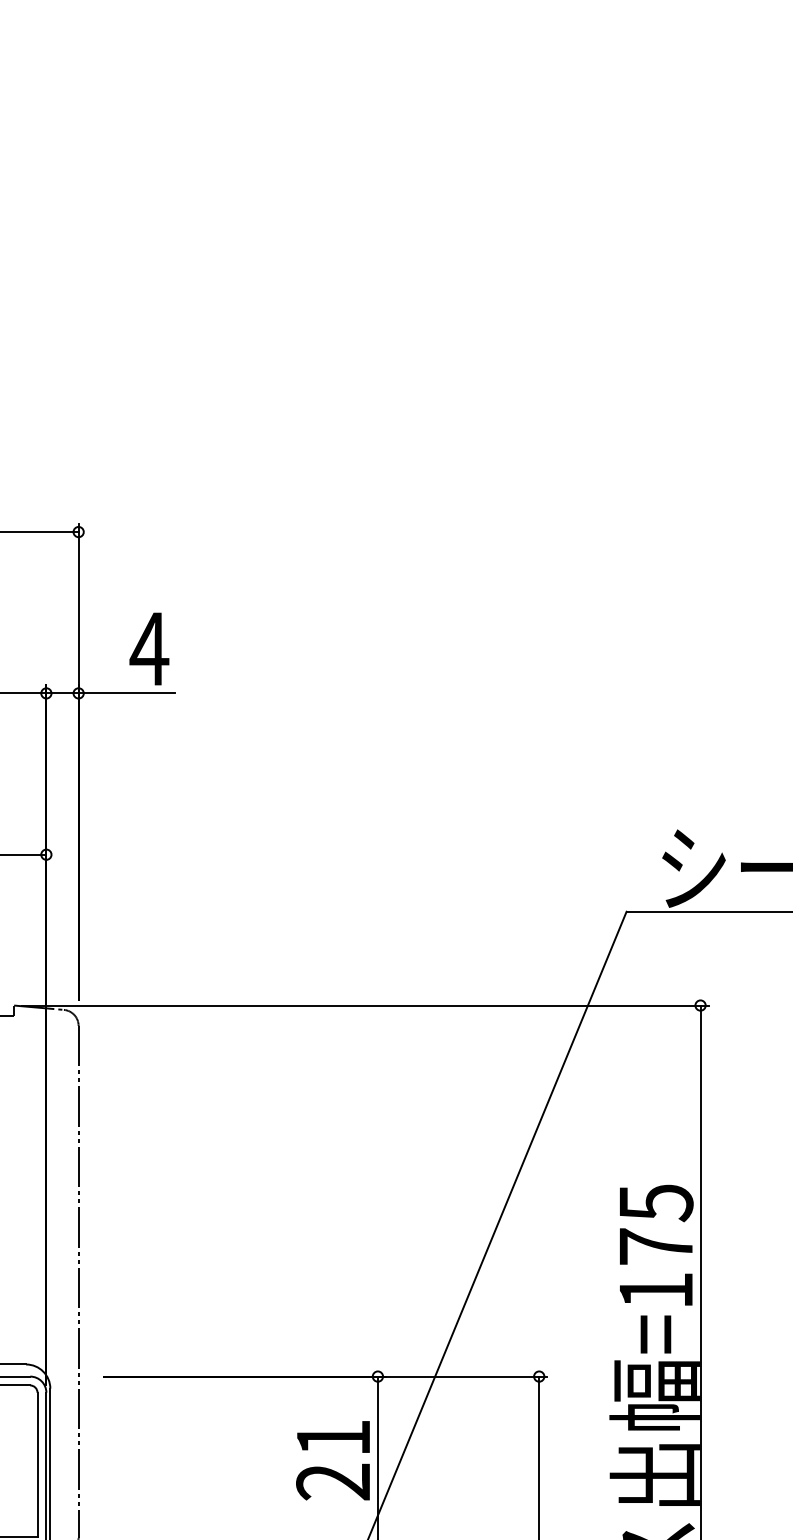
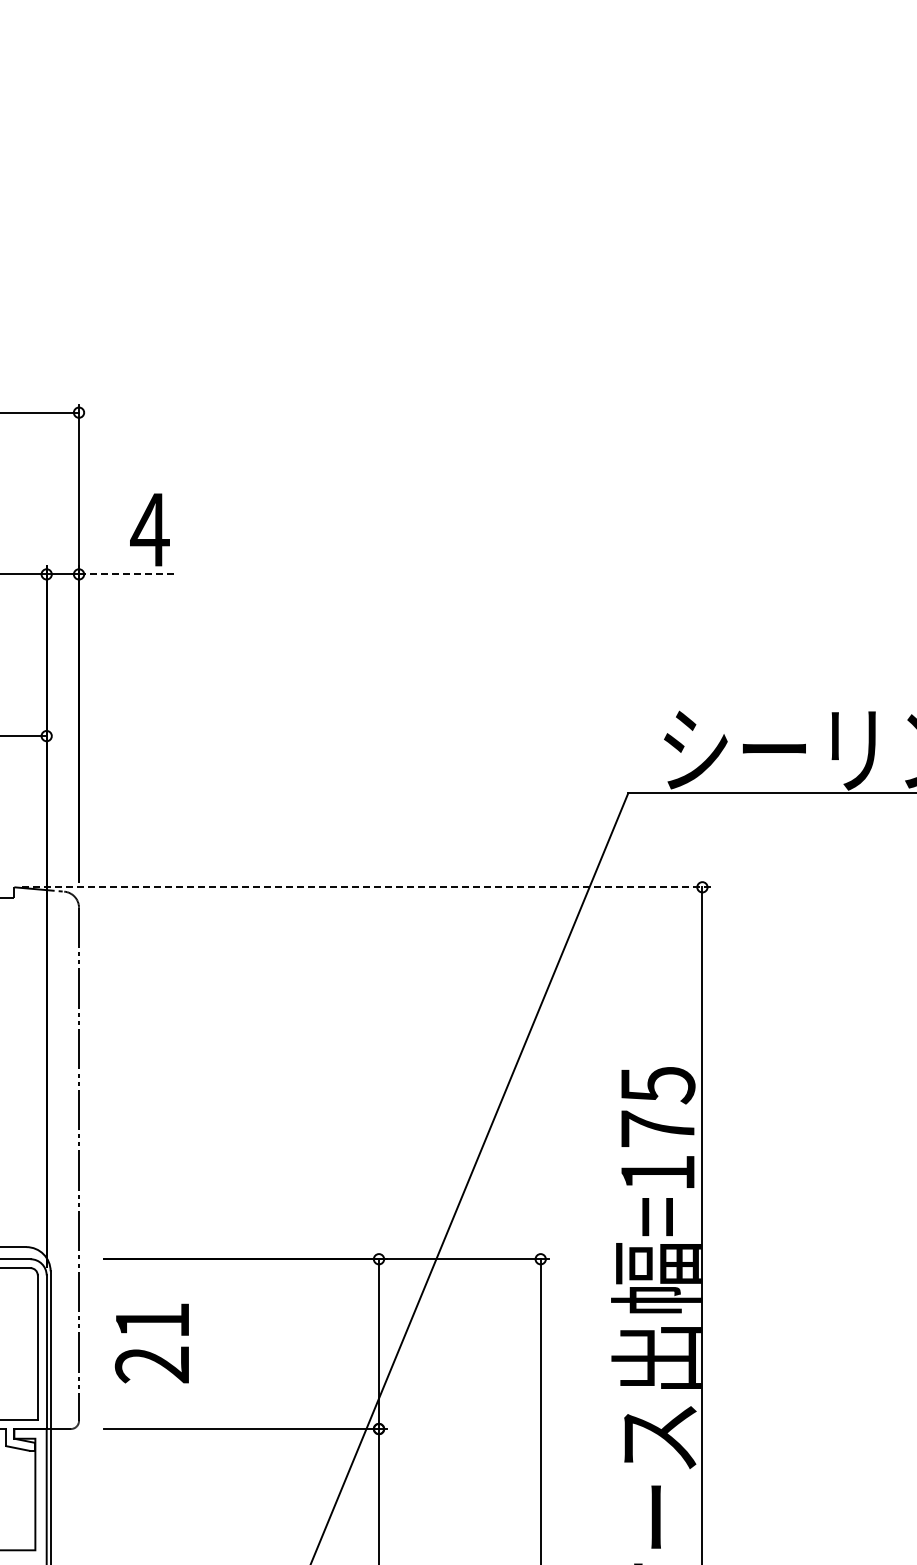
line: (127, 693) -> (127, 574), solid -> dashed
line: (365, 1005) -> (366, 887), solid -> dashed
text: (332, 1460) -> (151, 1343), moved

